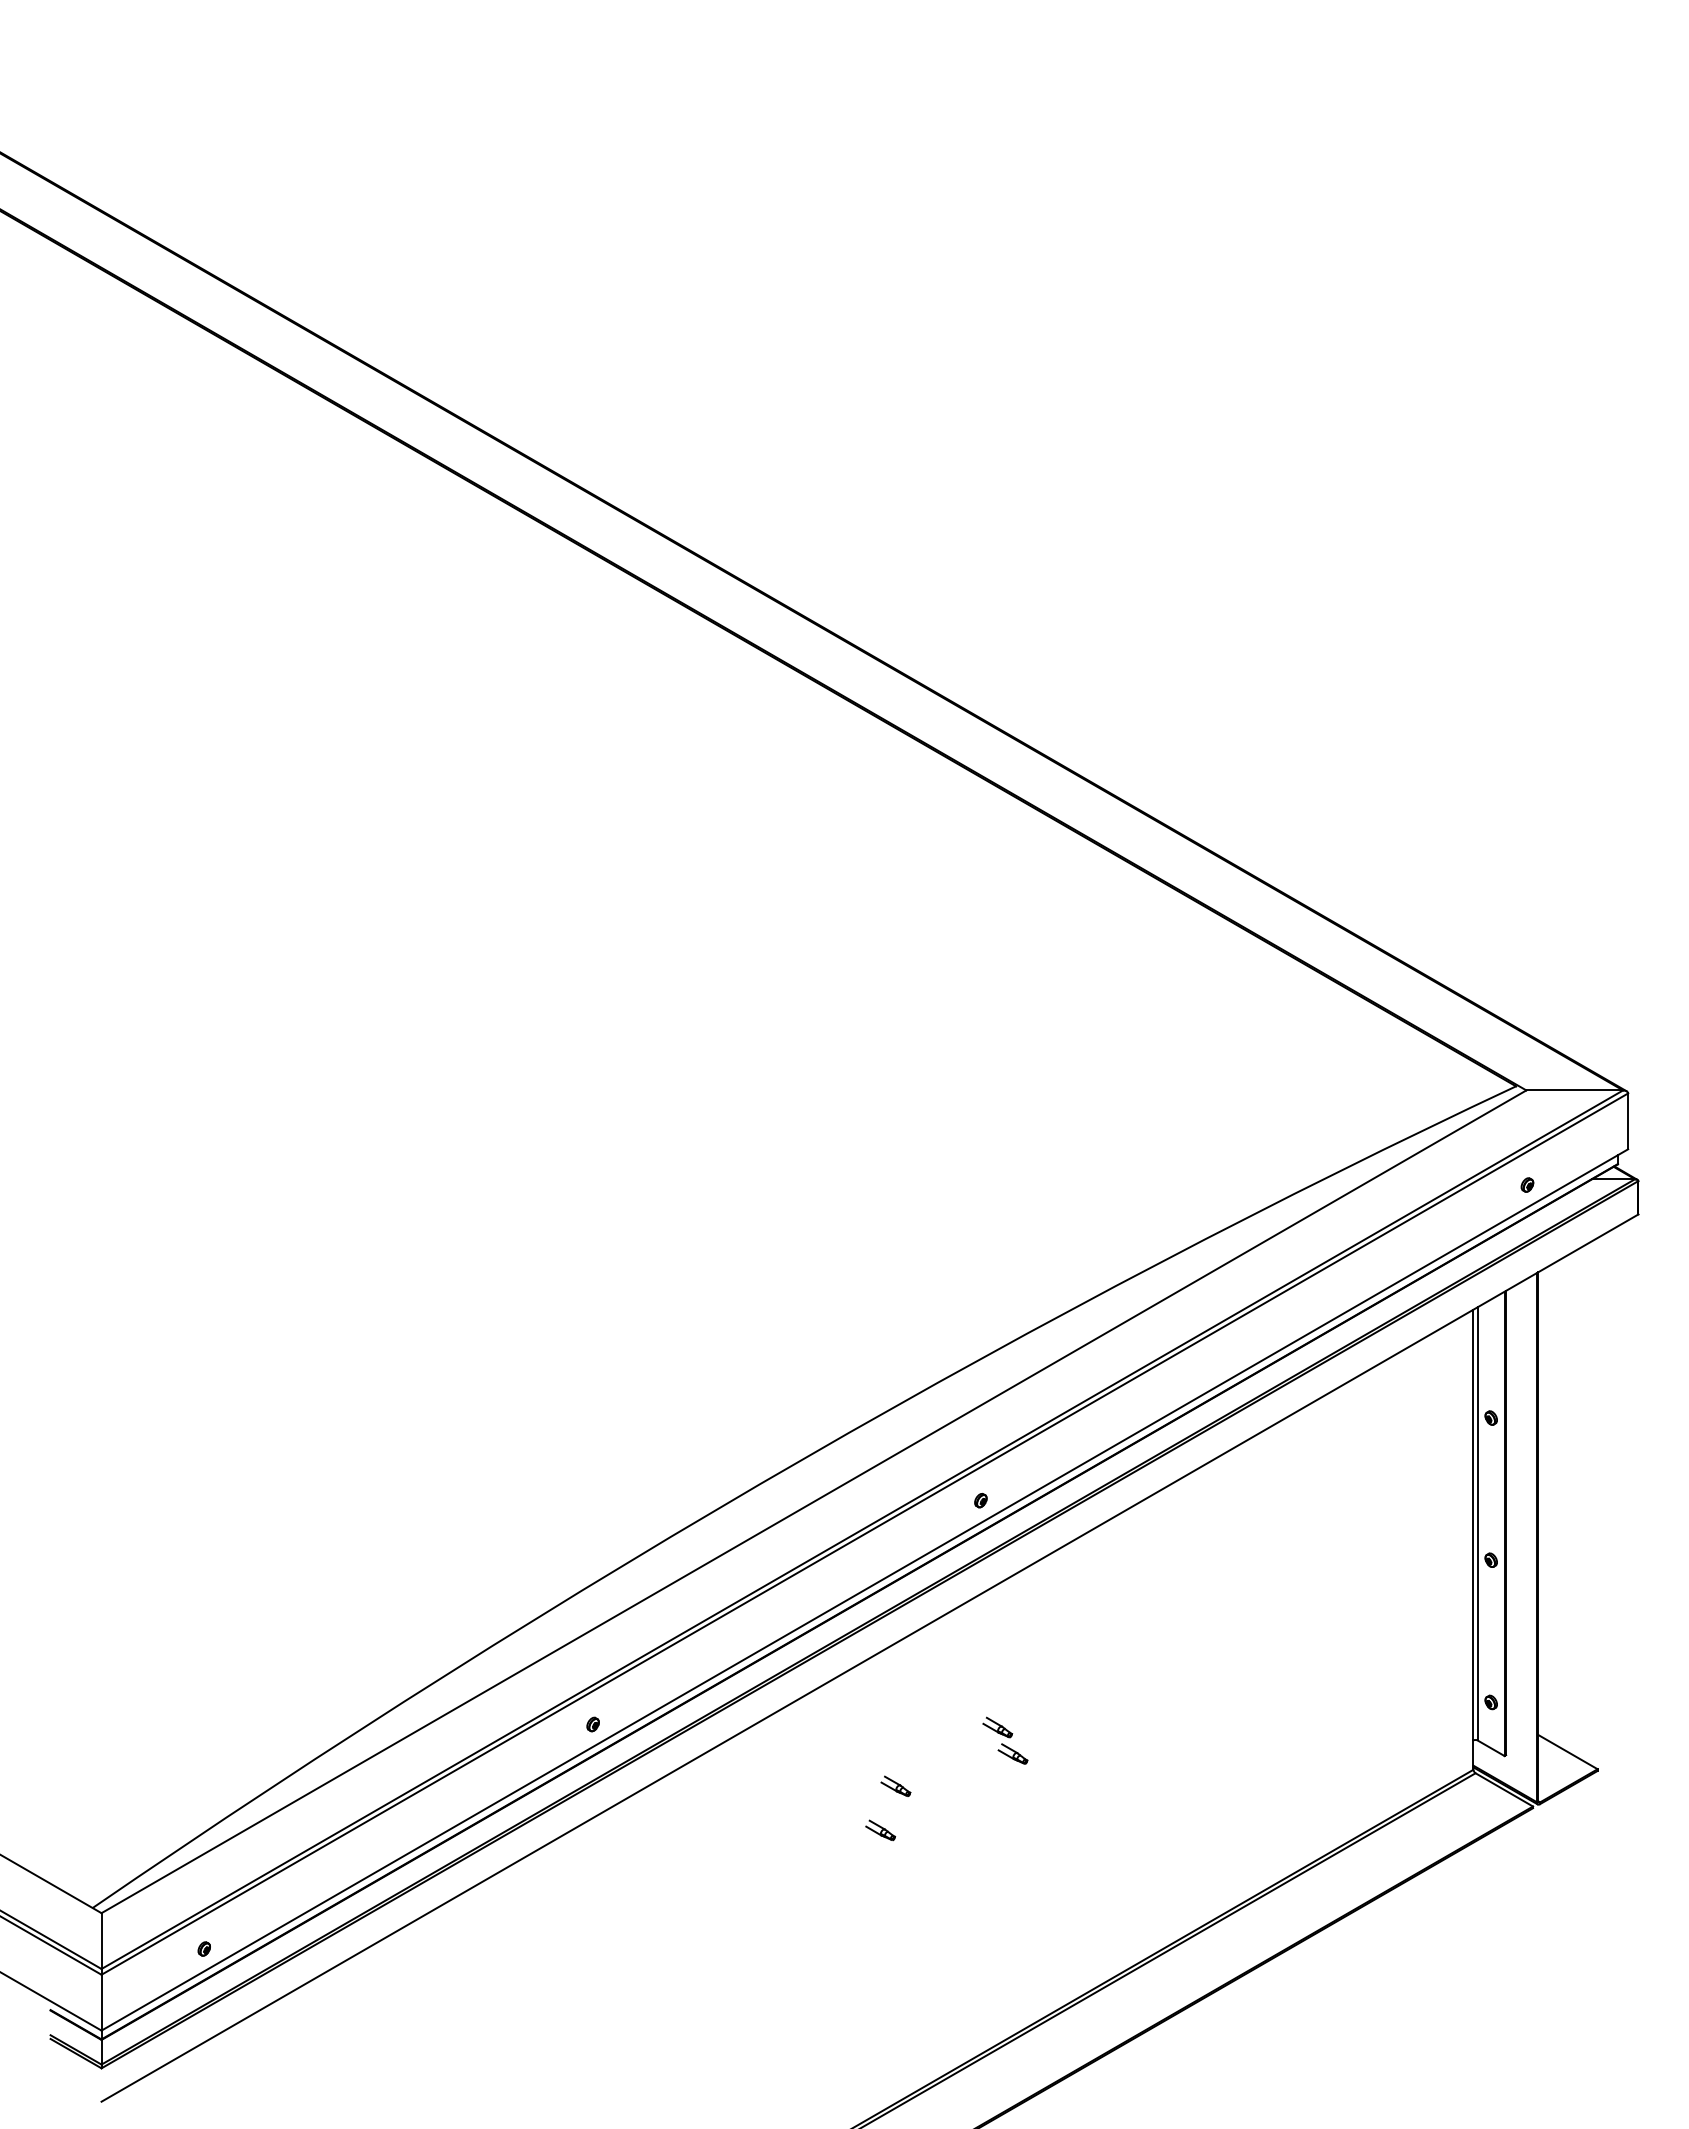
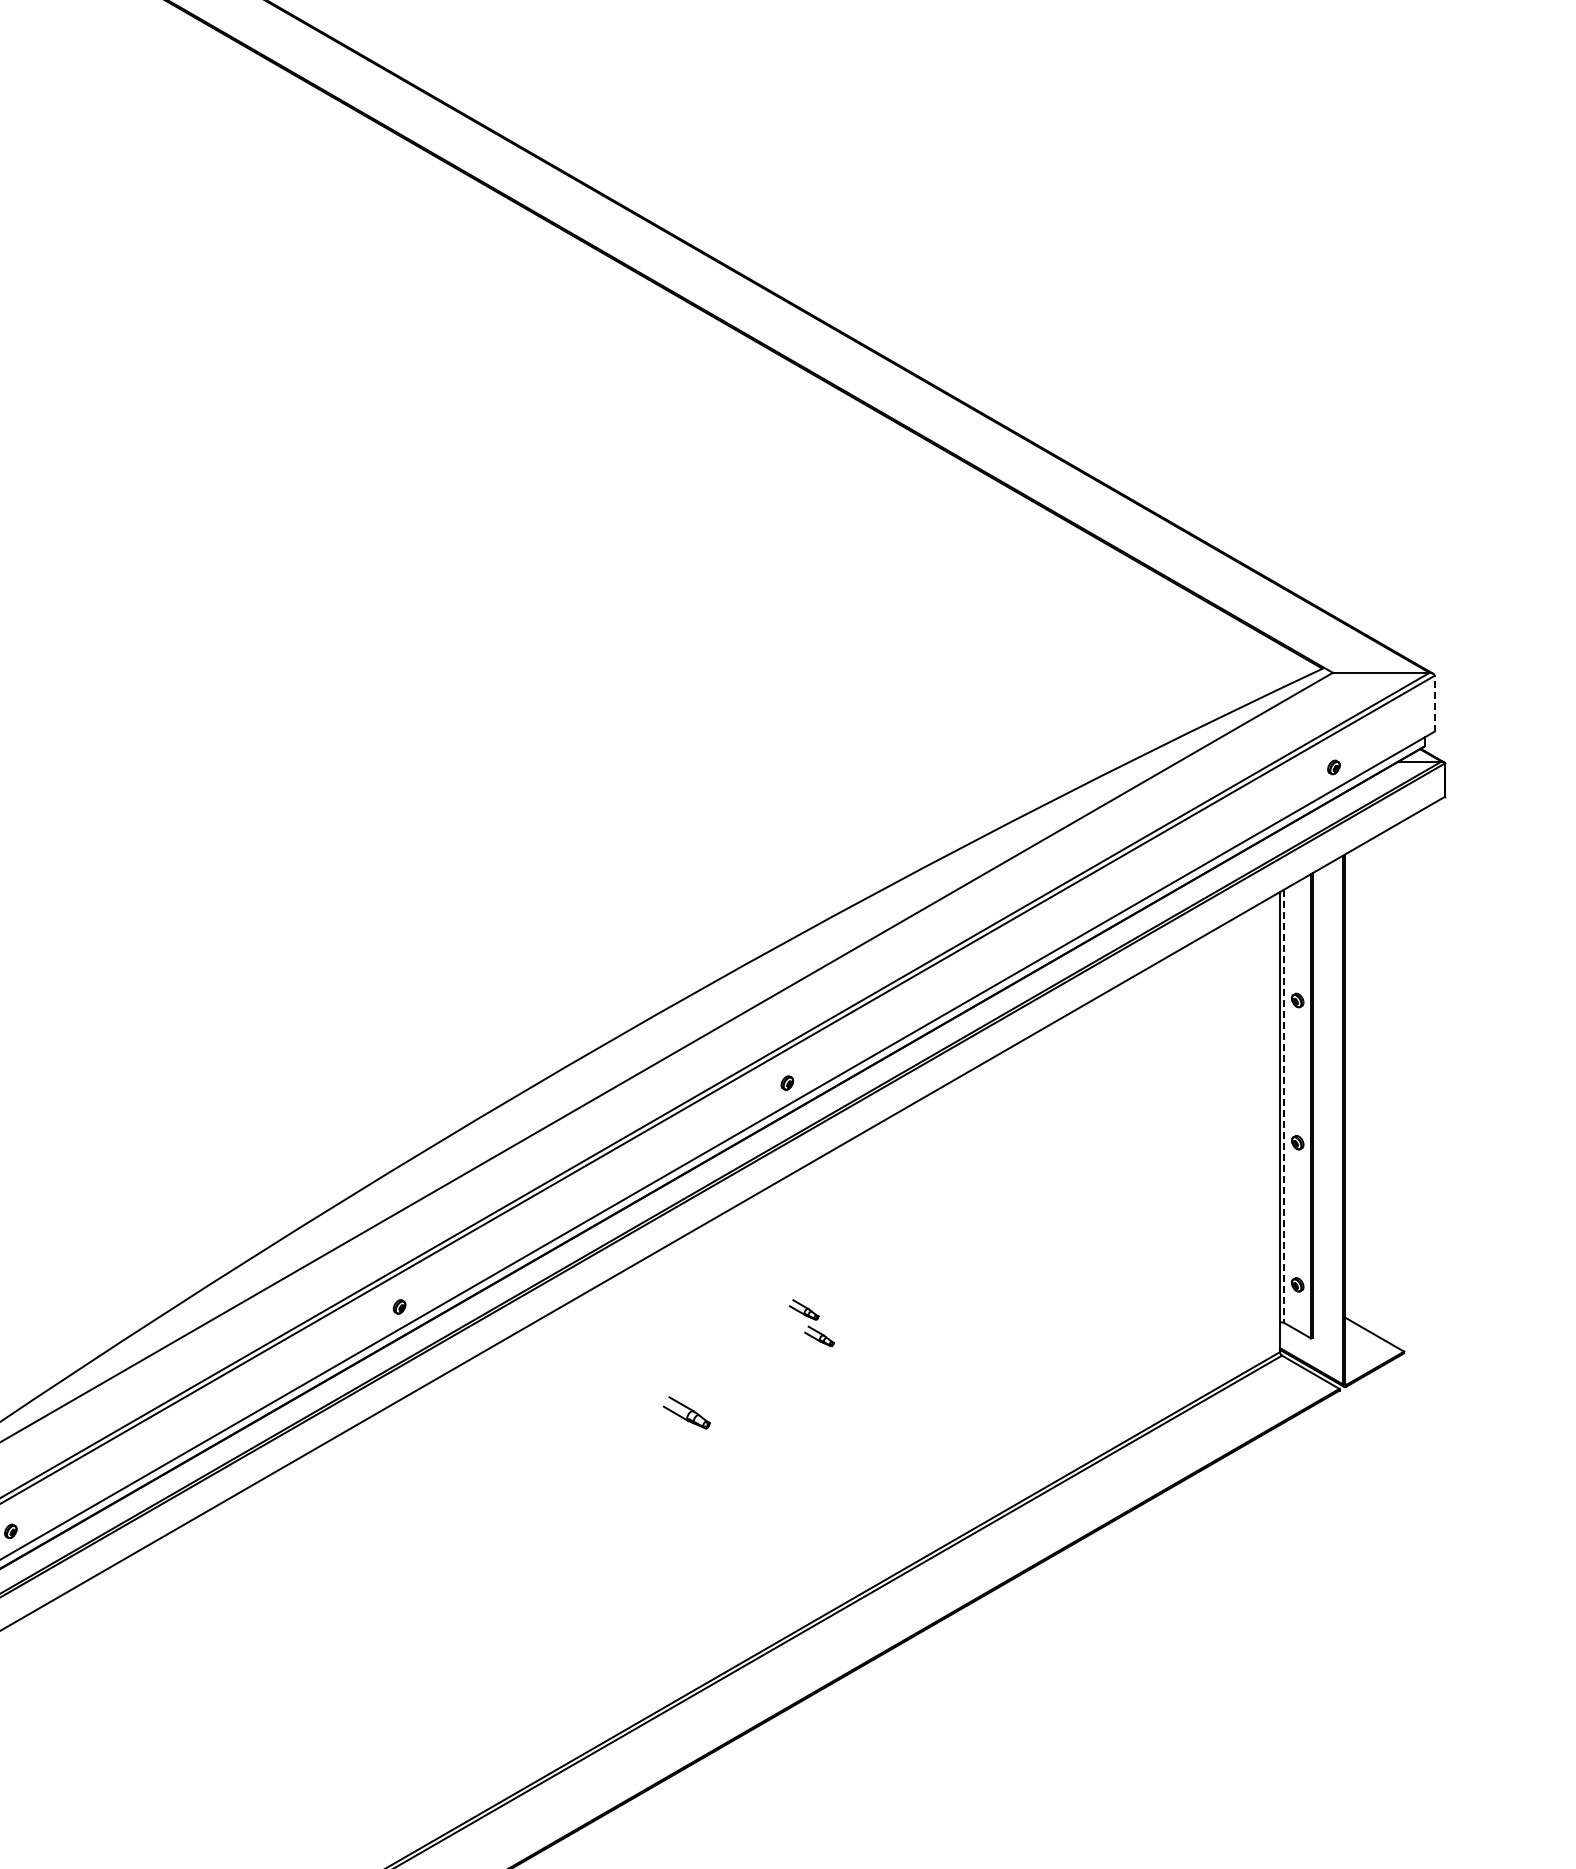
line: (1628, 1121) -> (1434, 703), solid -> dashed
line: (1477, 1523) -> (1283, 1105), solid -> dashed
part: (895, 1785) -> (701, 1367), removed
part: (880, 1830) -> (686, 1412), size x1.6

